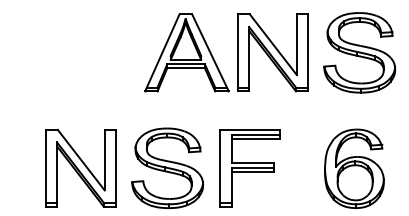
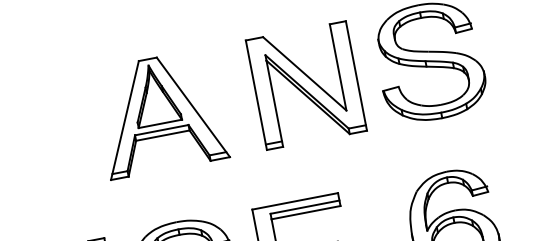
part: (186, 52) -> (159, 113), moved

